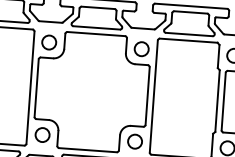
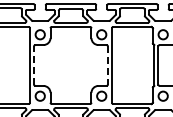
line: (37, 88) -> (34, 65), solid -> dashed
line: (147, 96) -> (107, 65), solid -> dashed

